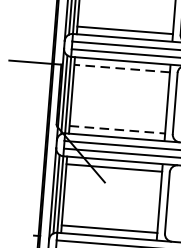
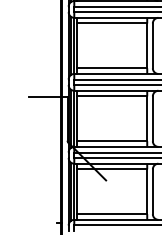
line: (121, 68) -> (111, 96), dashed -> solid
line: (117, 130) -> (112, 141), dashed -> solid

